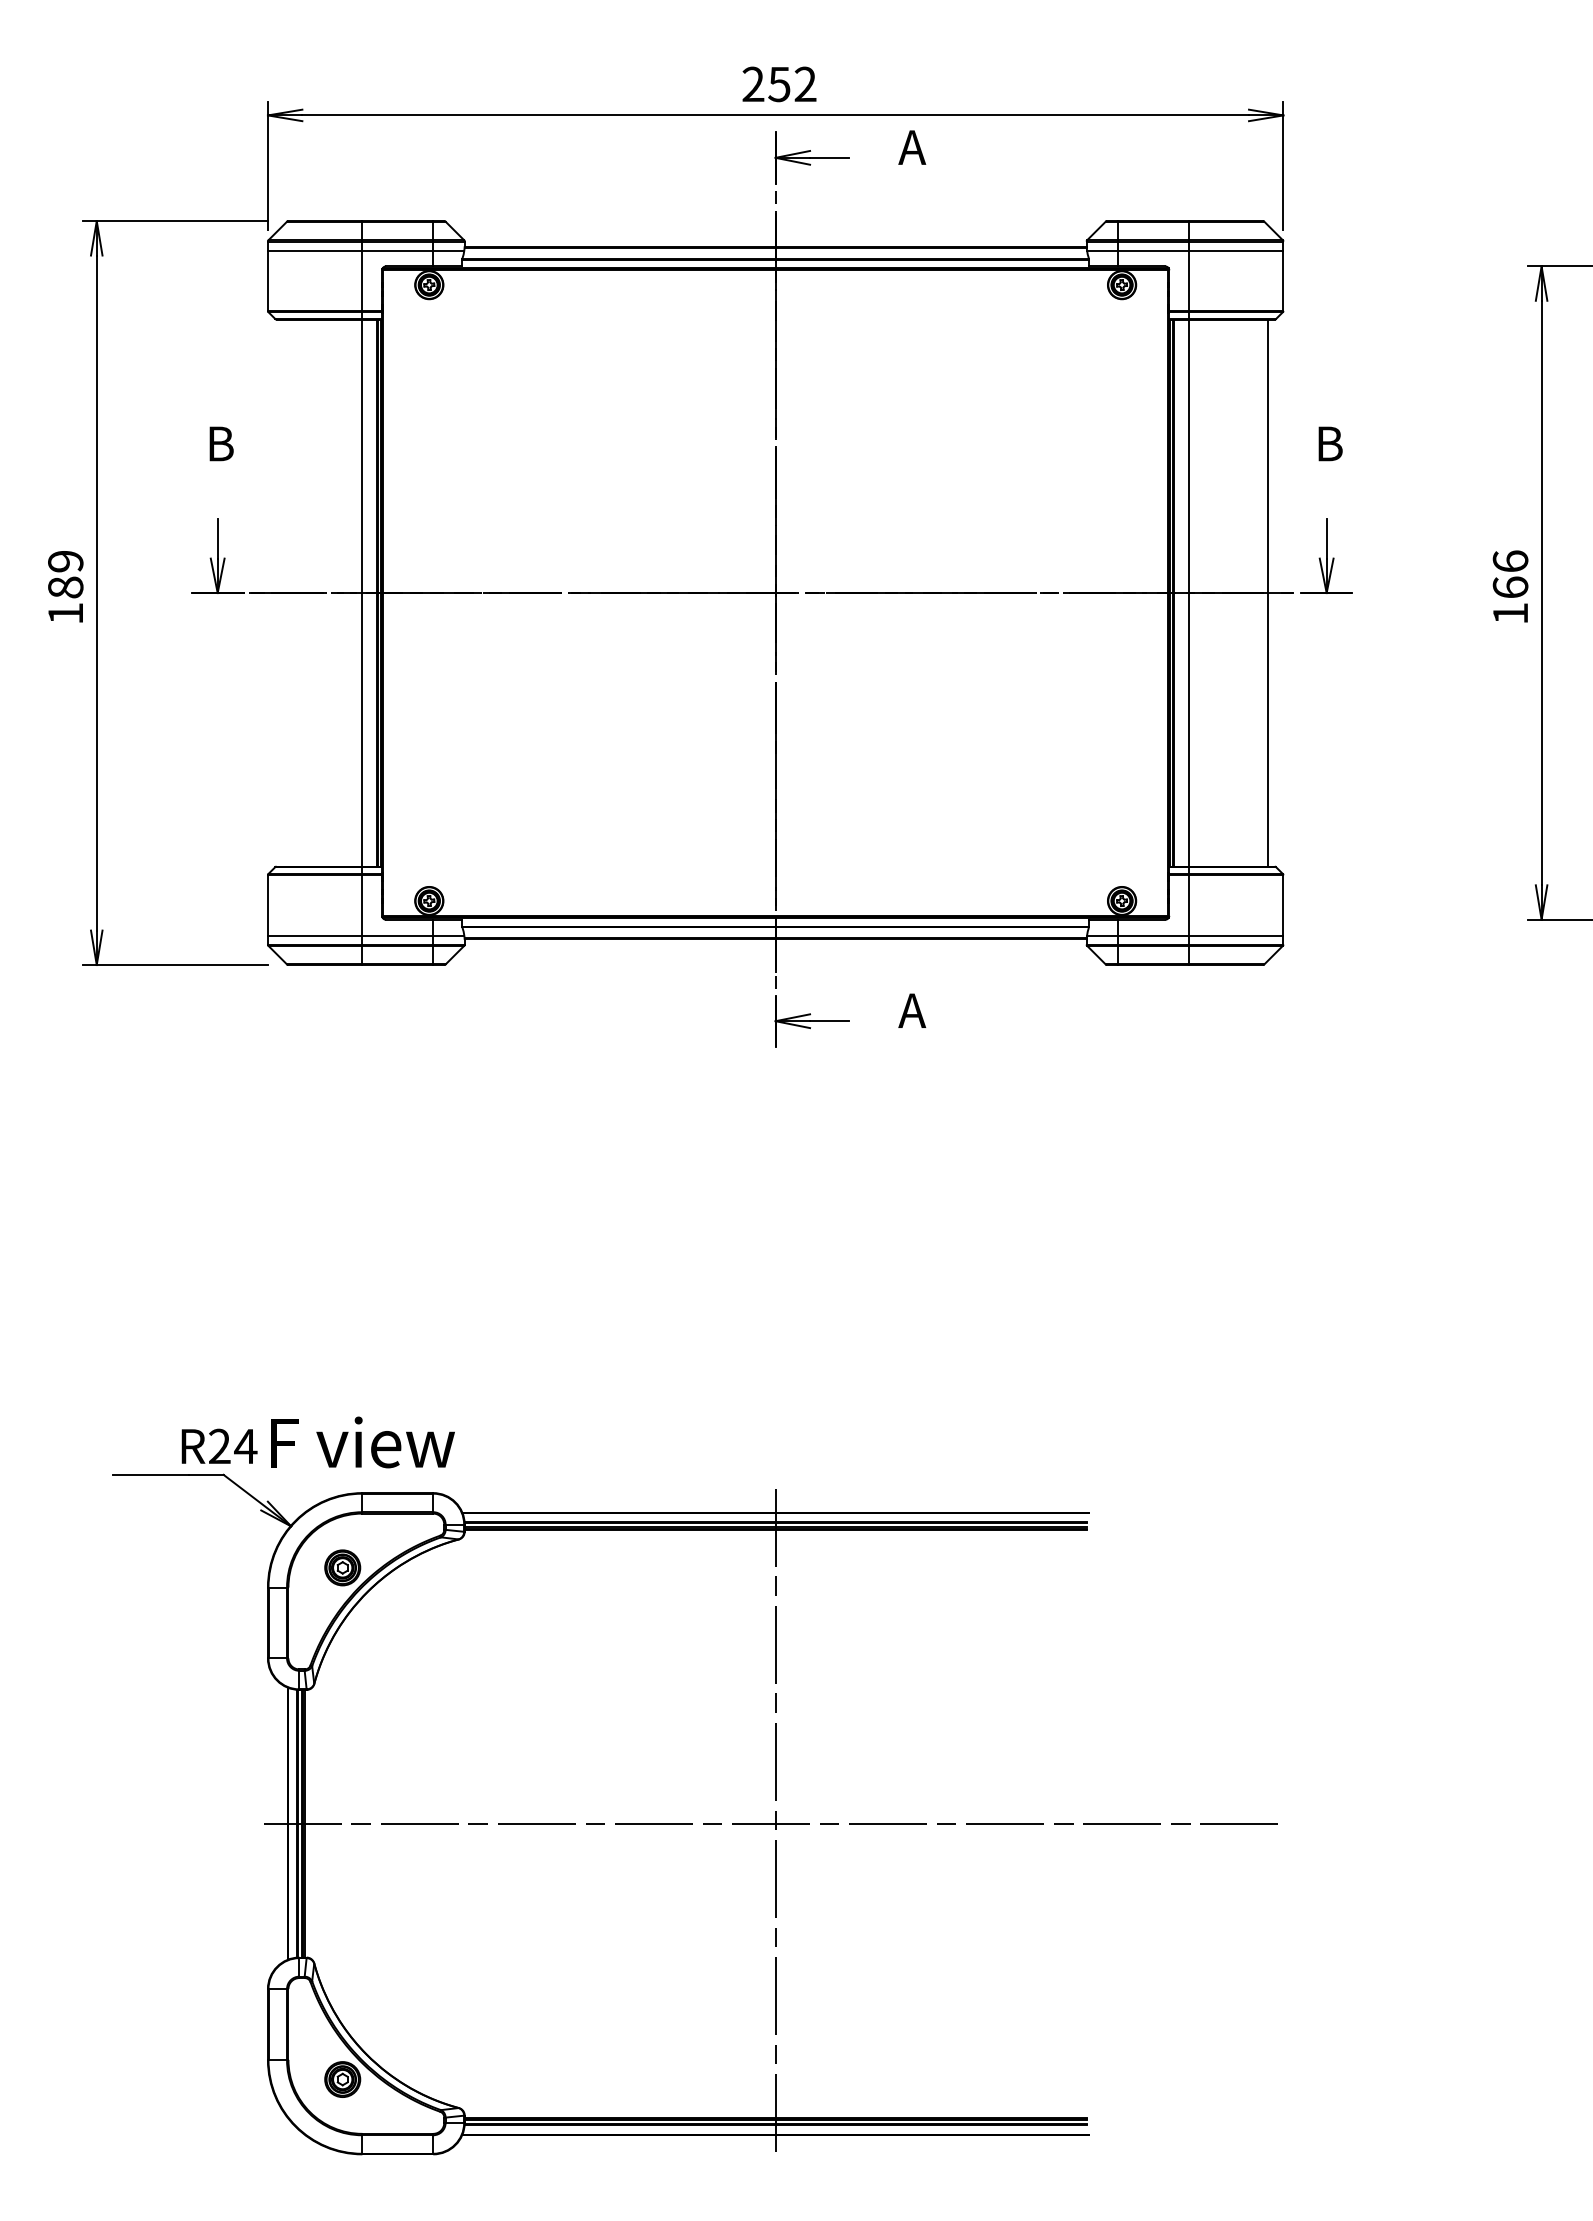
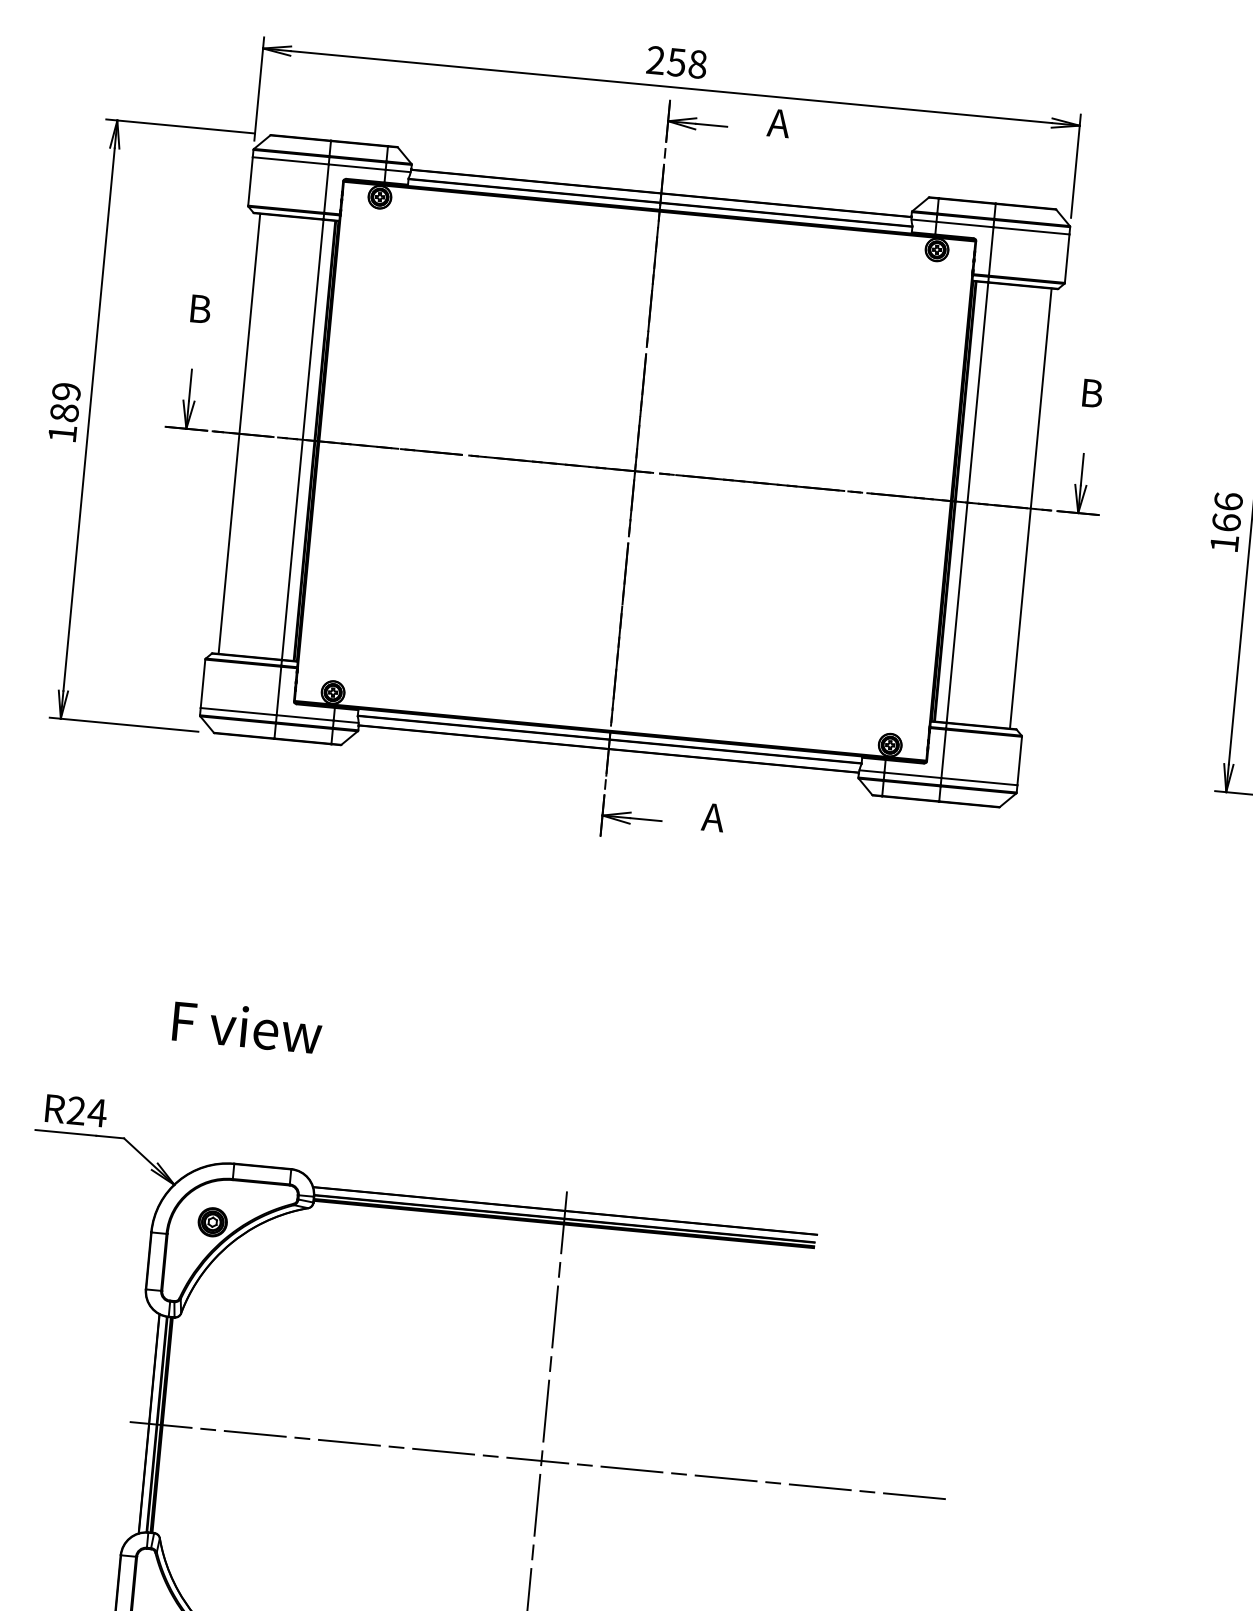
text: (805, 84) -> (697, 64), 252 -> 258
line: (283, 592) -> (239, 433), added
text: (362, 1442) -> (247, 1027), moved
text: (219, 1445) -> (76, 1110), moved

